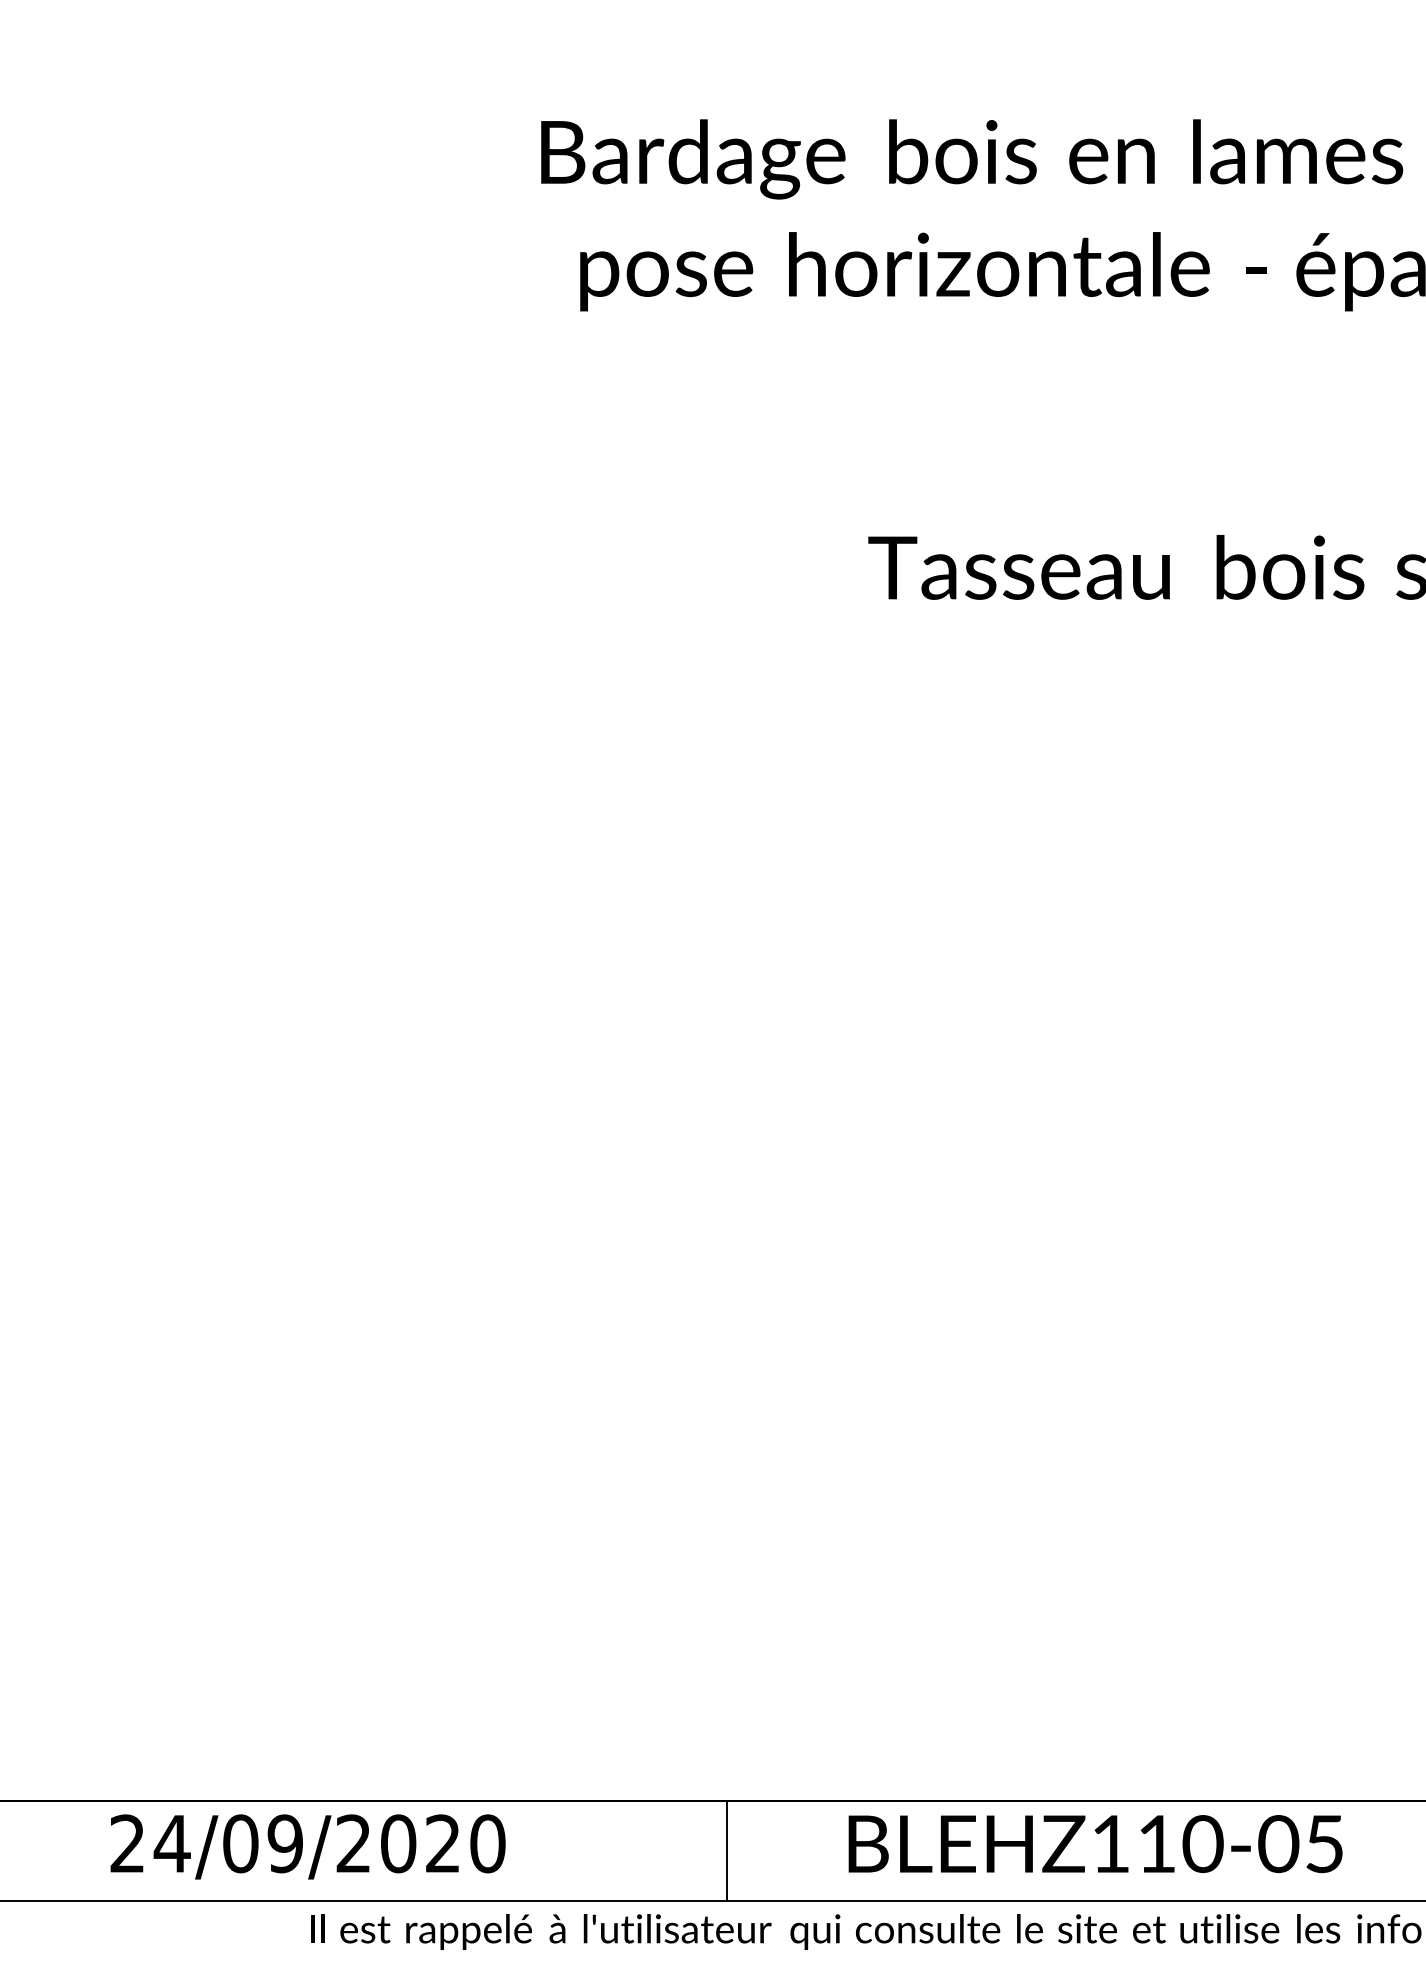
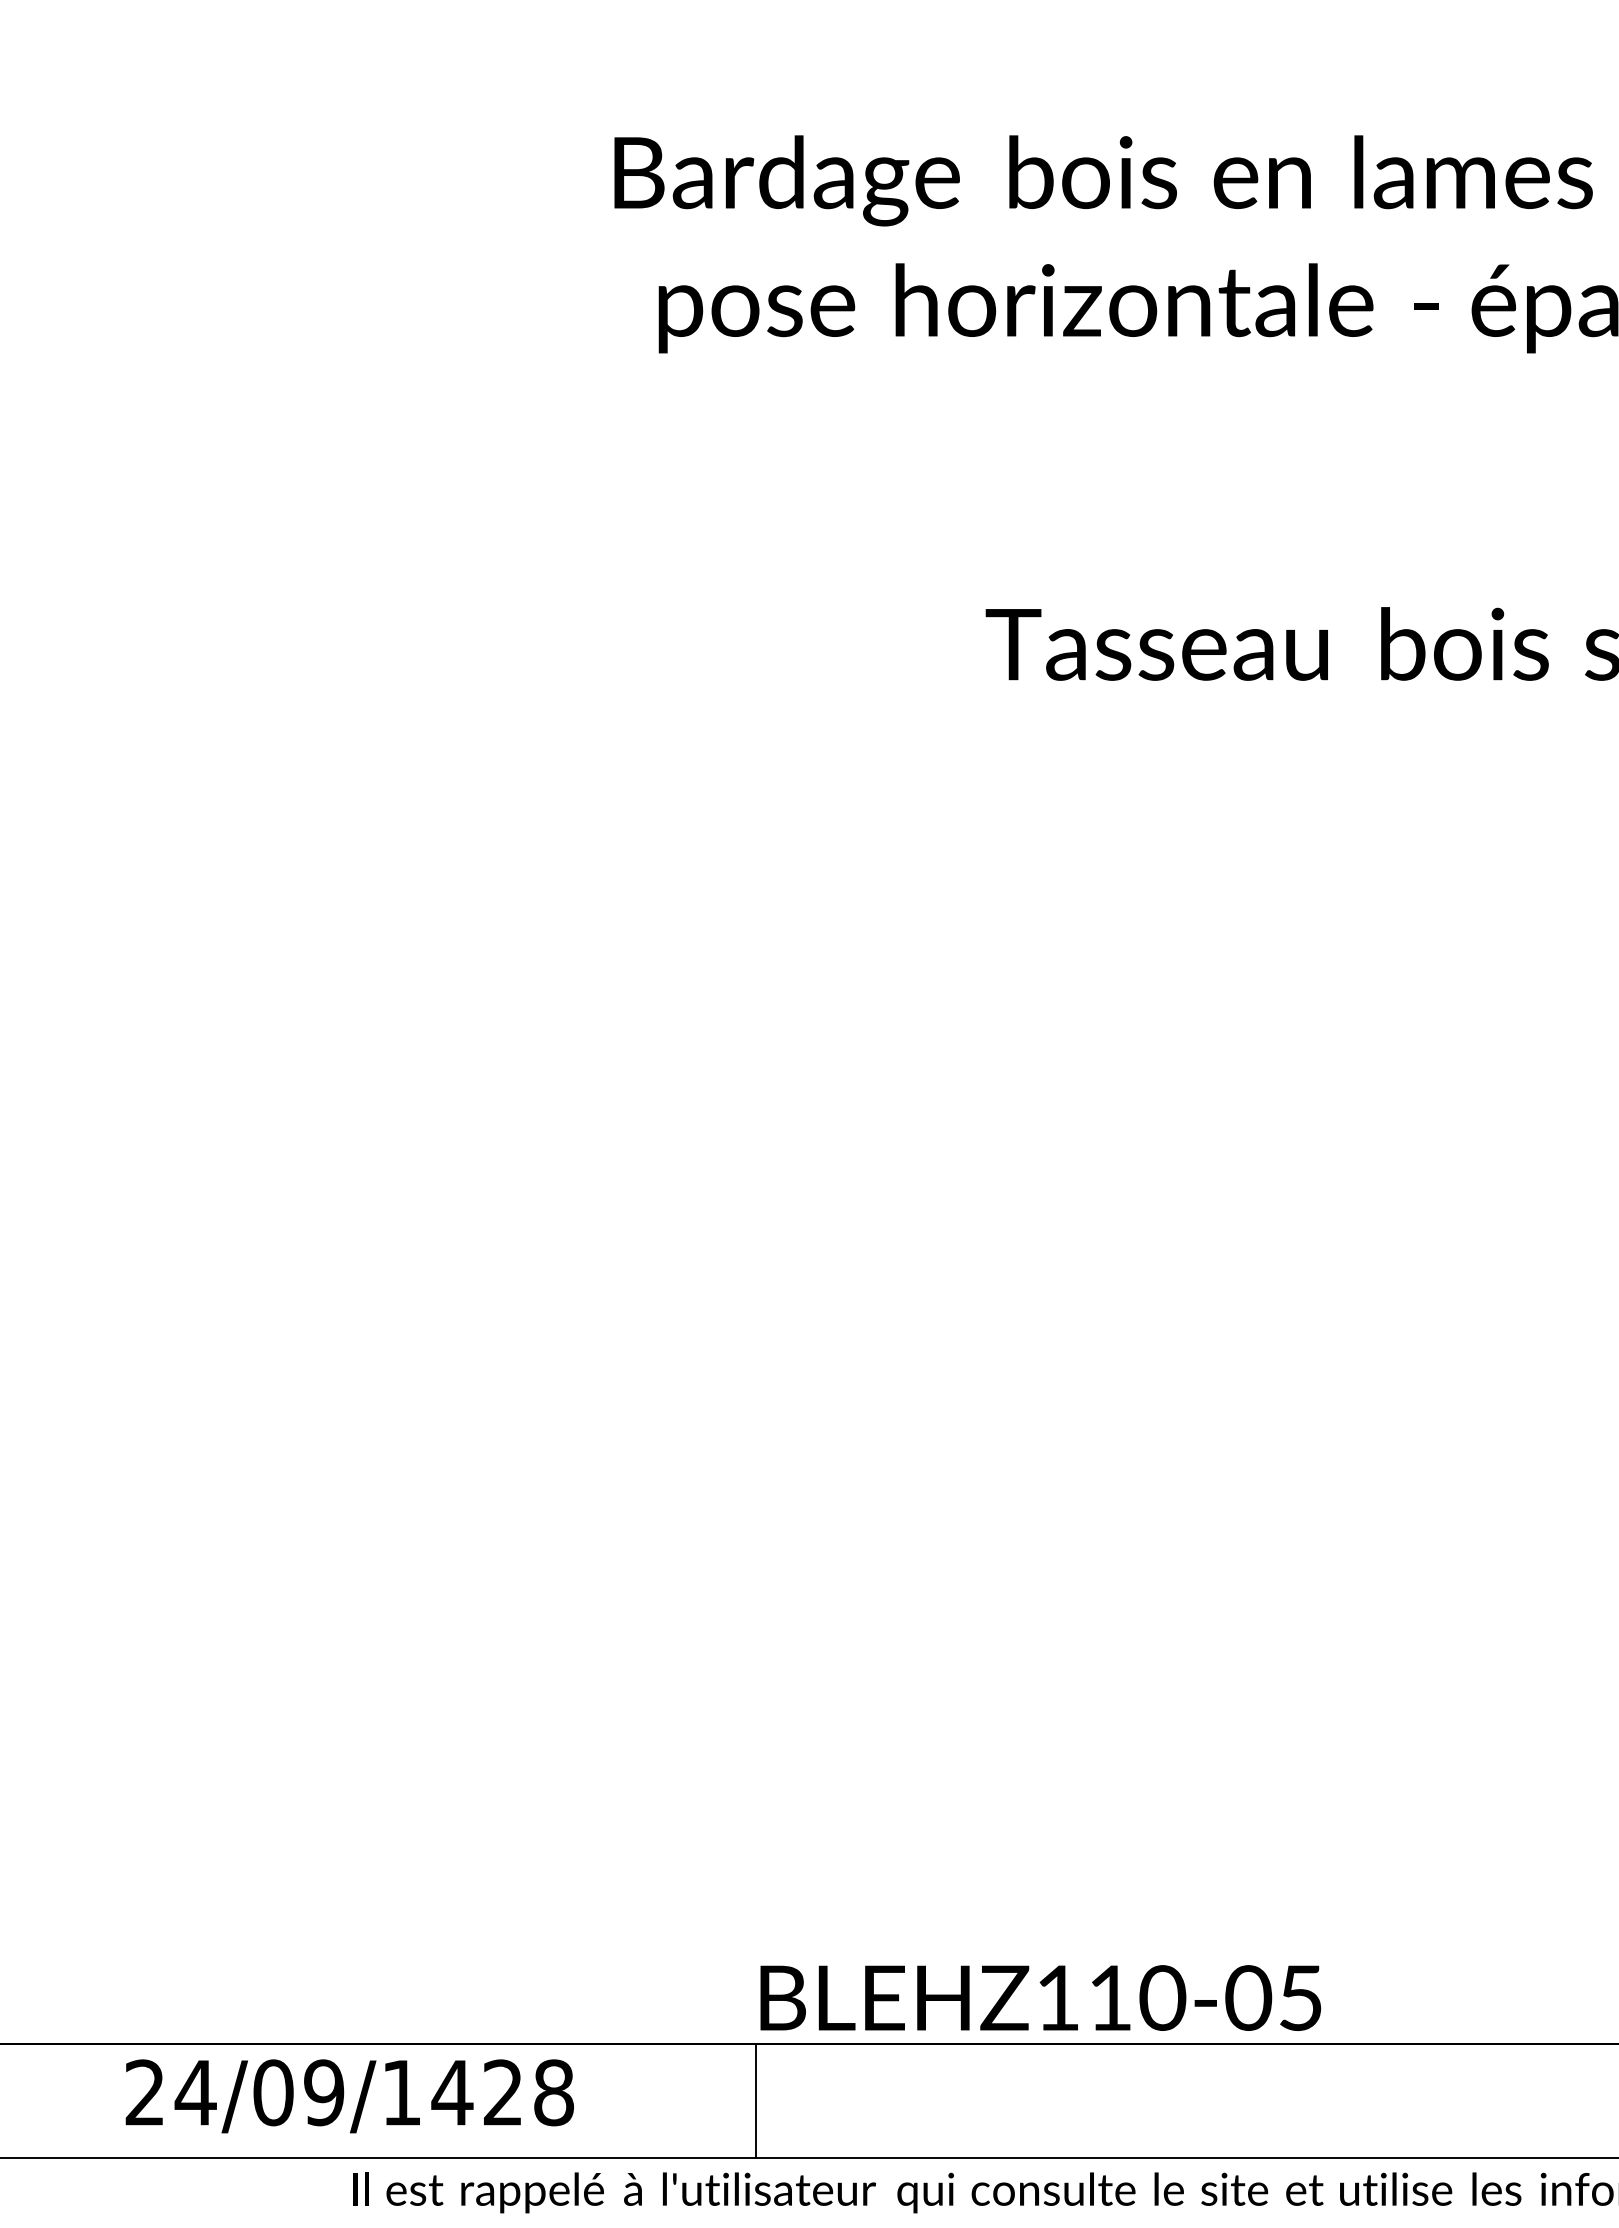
text: (421, 1843) -> (478, 2092), 24/09/2020 -> 24/09/1428
text: (1095, 1843) -> (1040, 1997), moved
line: (726, 1850) -> (755, 2100), moved

